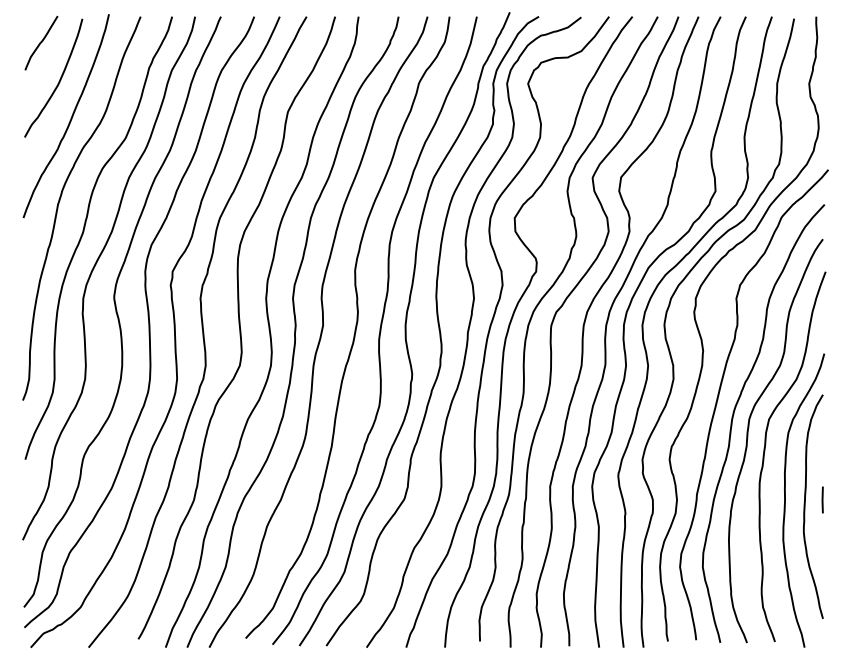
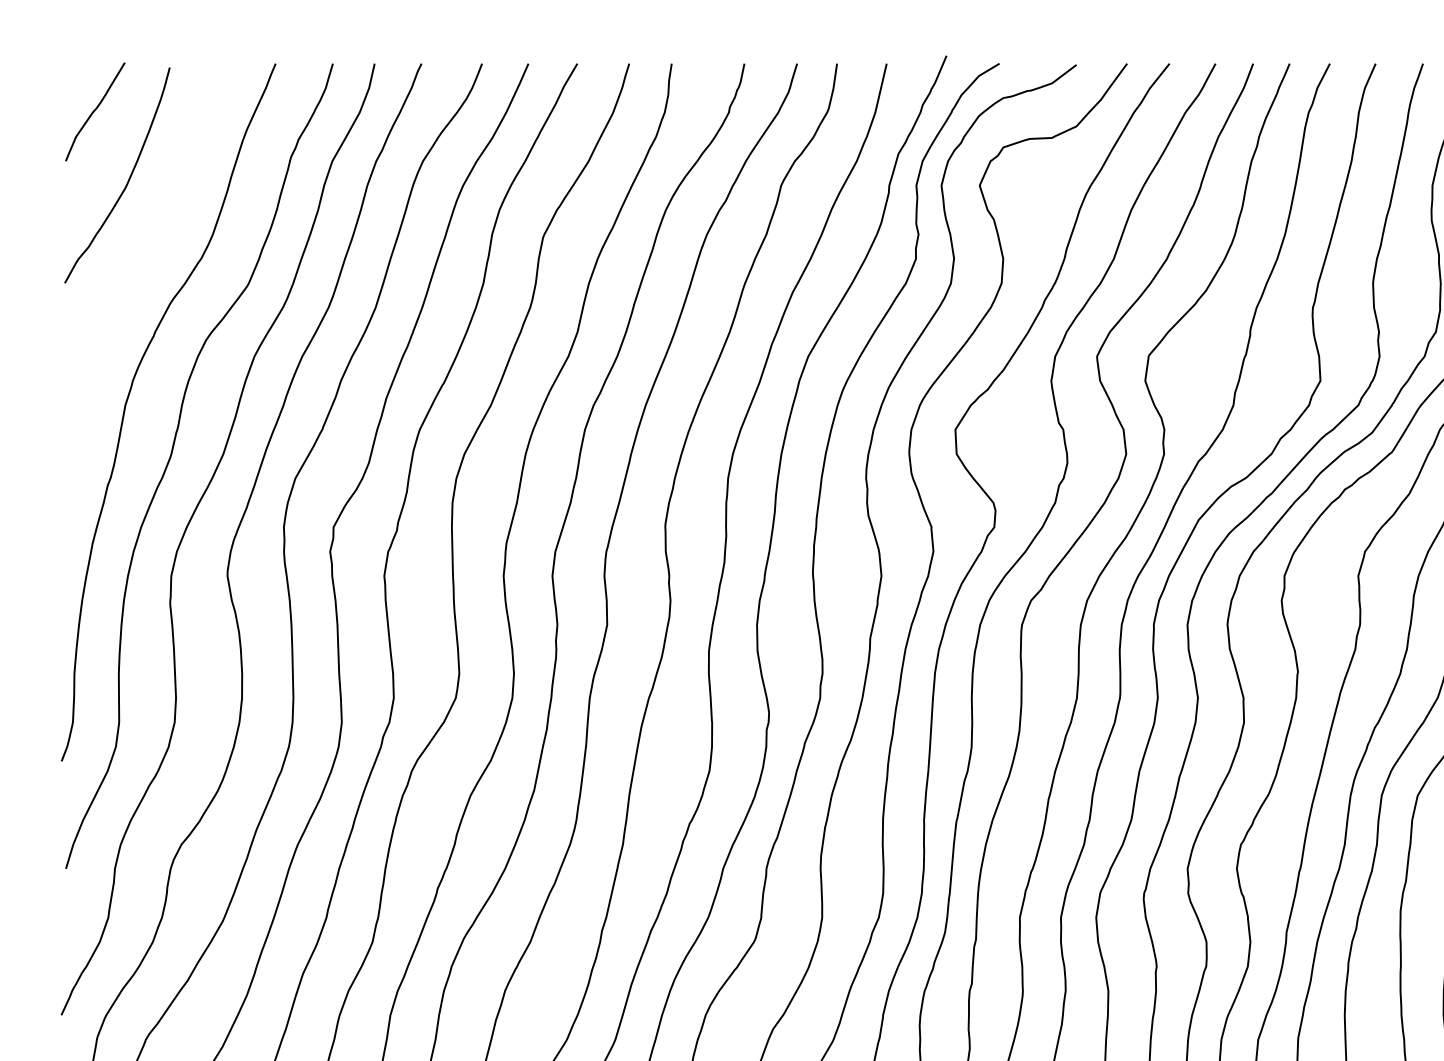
curve: (70, 118) -> (148, 248), removed

